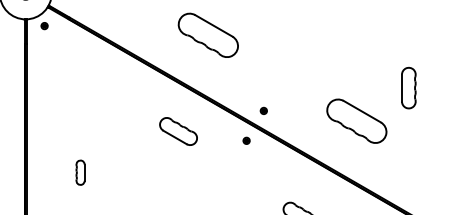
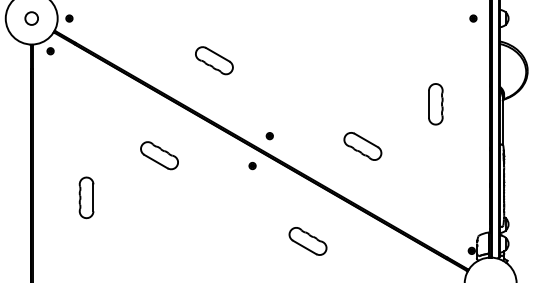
part: (208, 35) -> (214, 60), size x0.62
part: (408, 88) -> (435, 104), moved
part: (356, 121) -> (362, 146), size x0.62
part: (178, 131) -> (159, 155), moved
part: (80, 172) -> (86, 197), size x1.67

